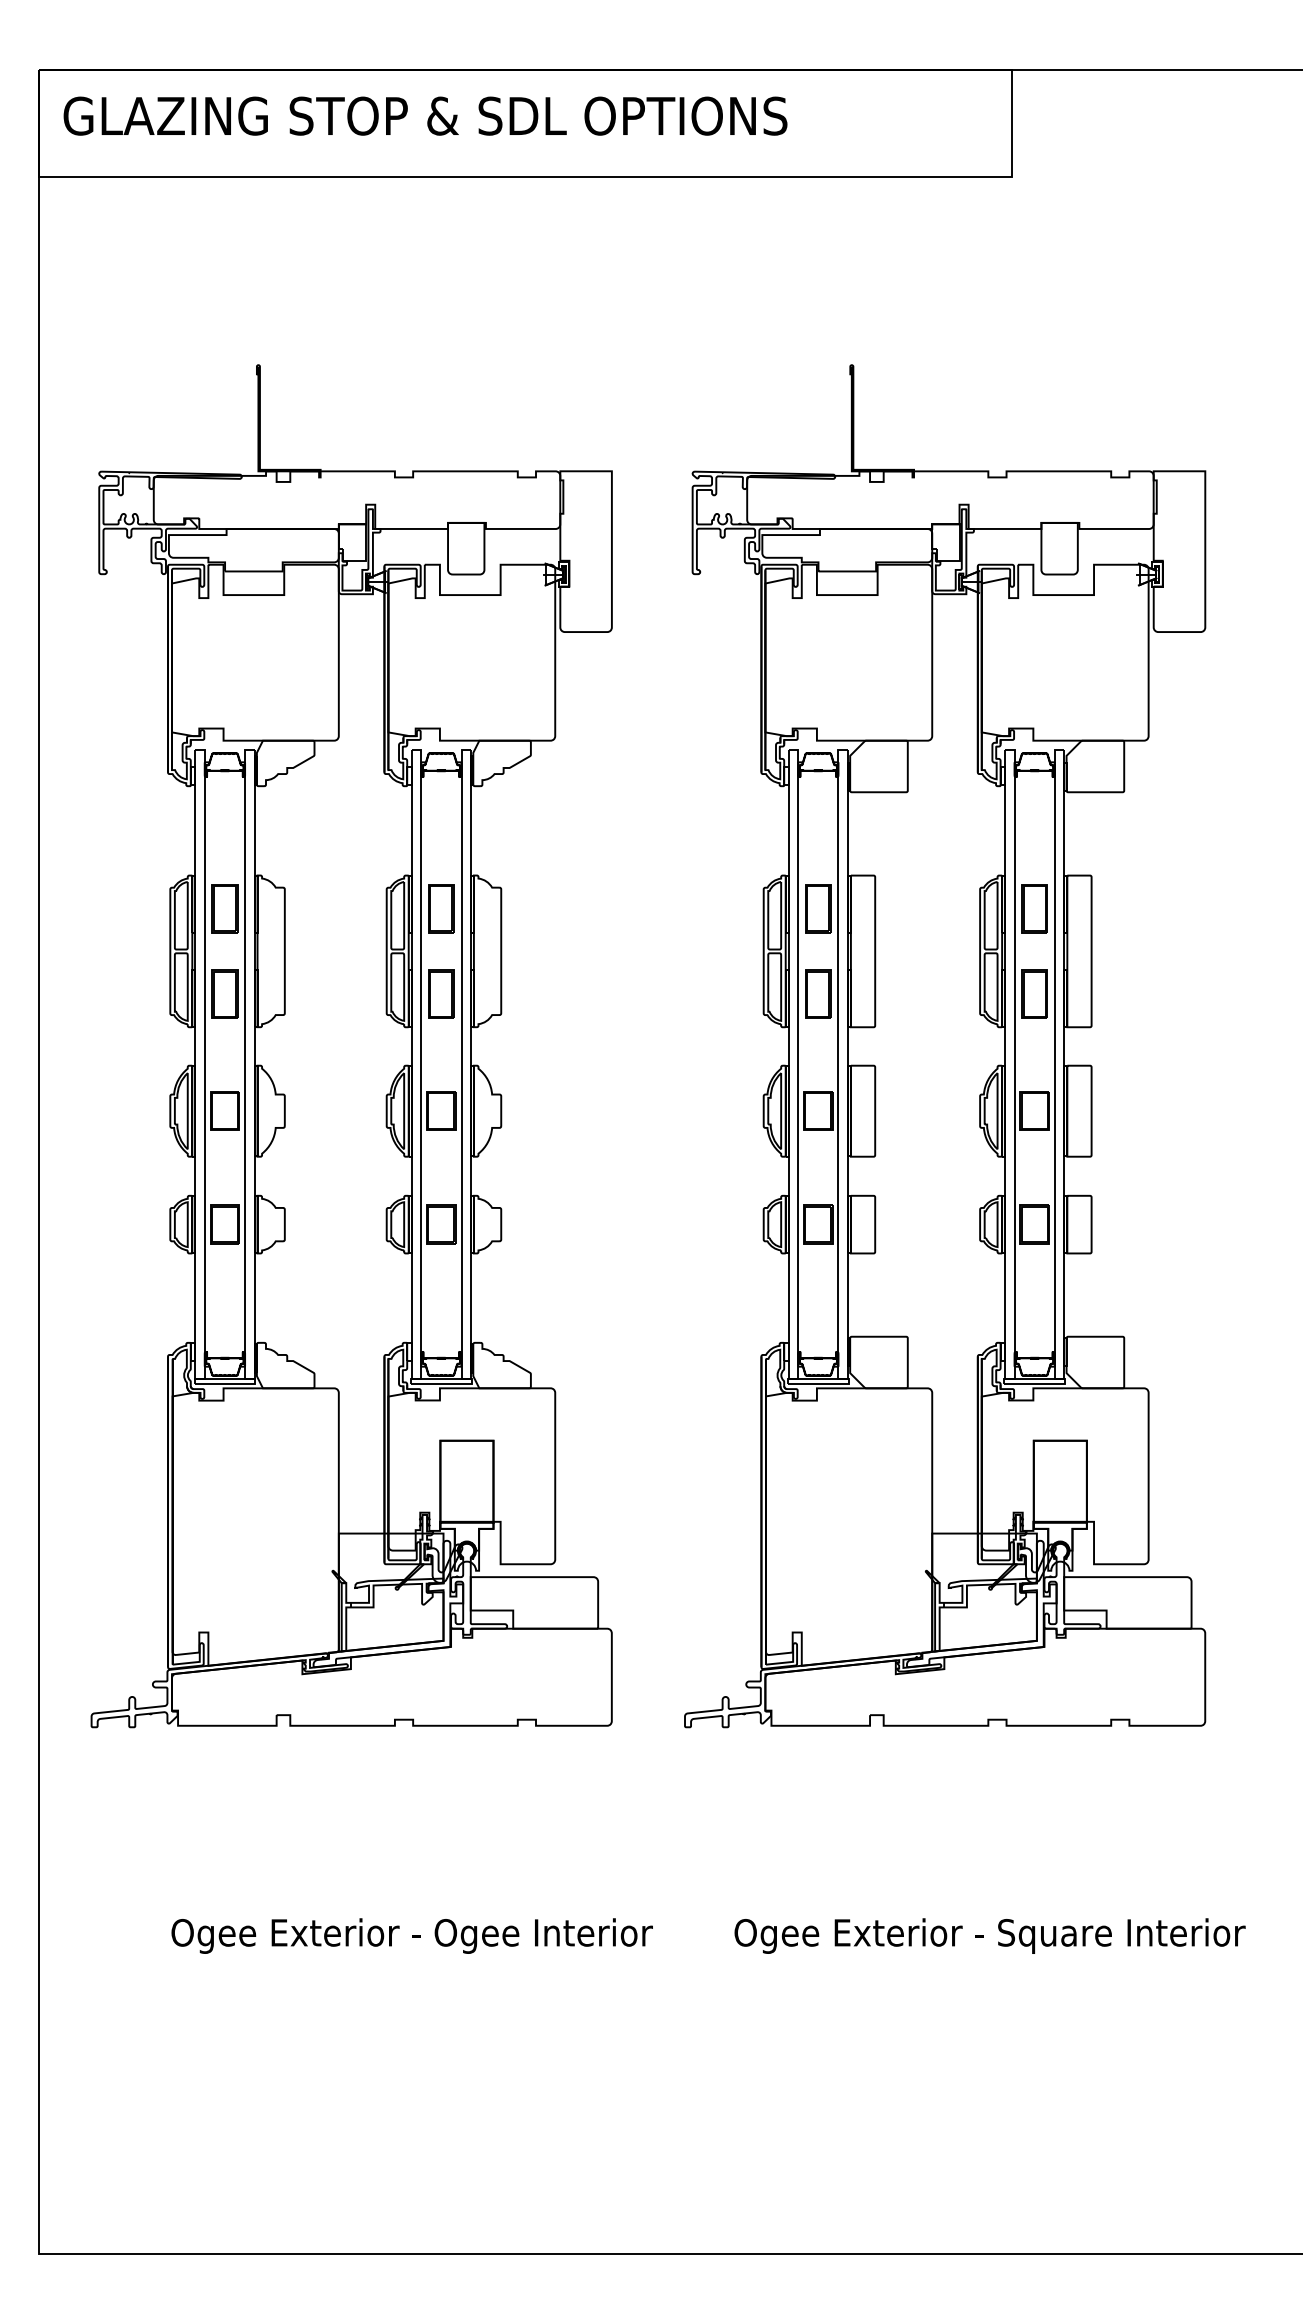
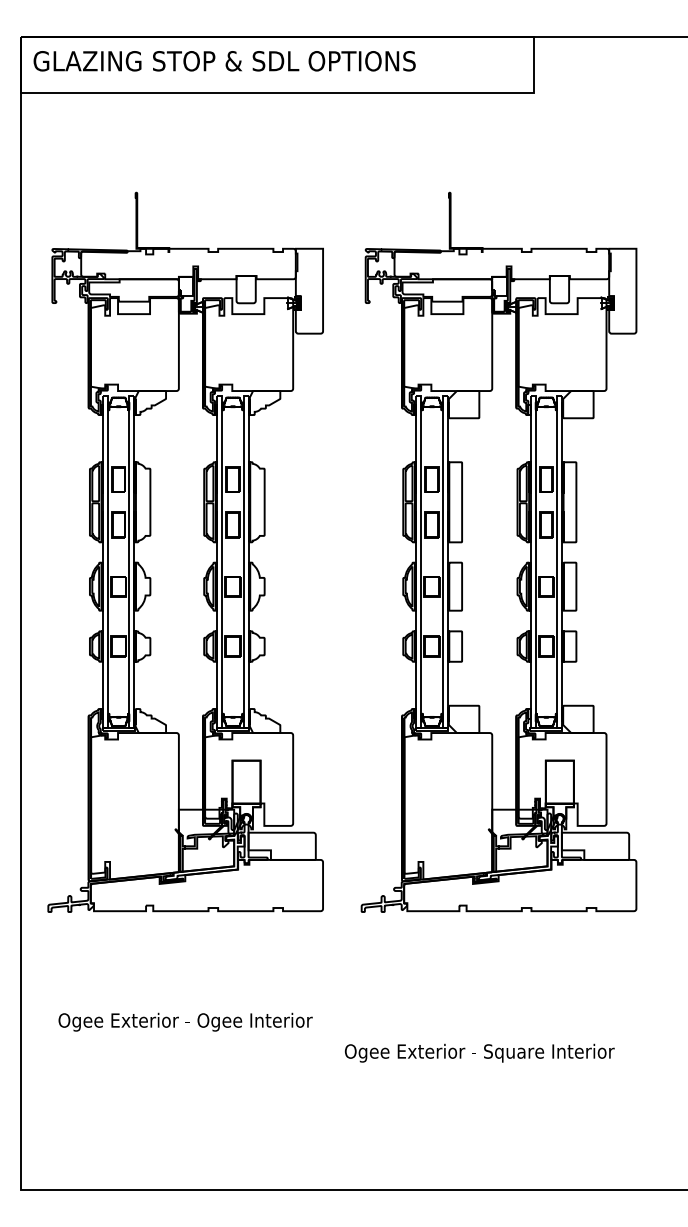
text: (411, 1934) -> (185, 1021), moved
text: (989, 1934) -> (479, 1052), moved

